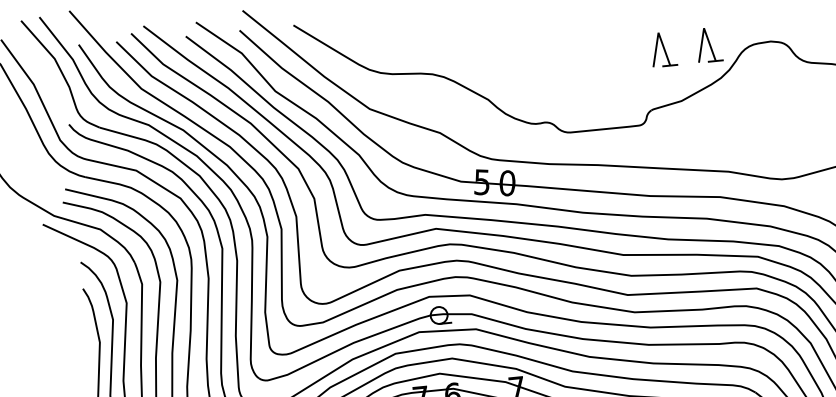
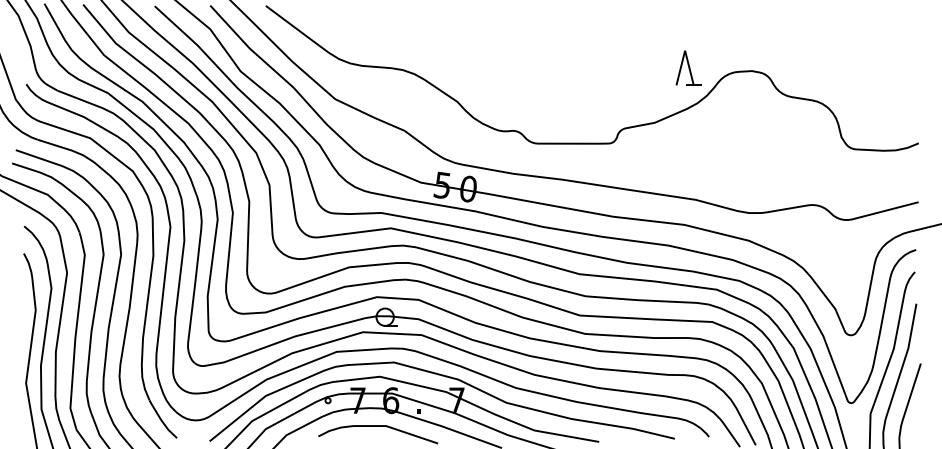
part: (663, 48) -> (641, 67), removed

